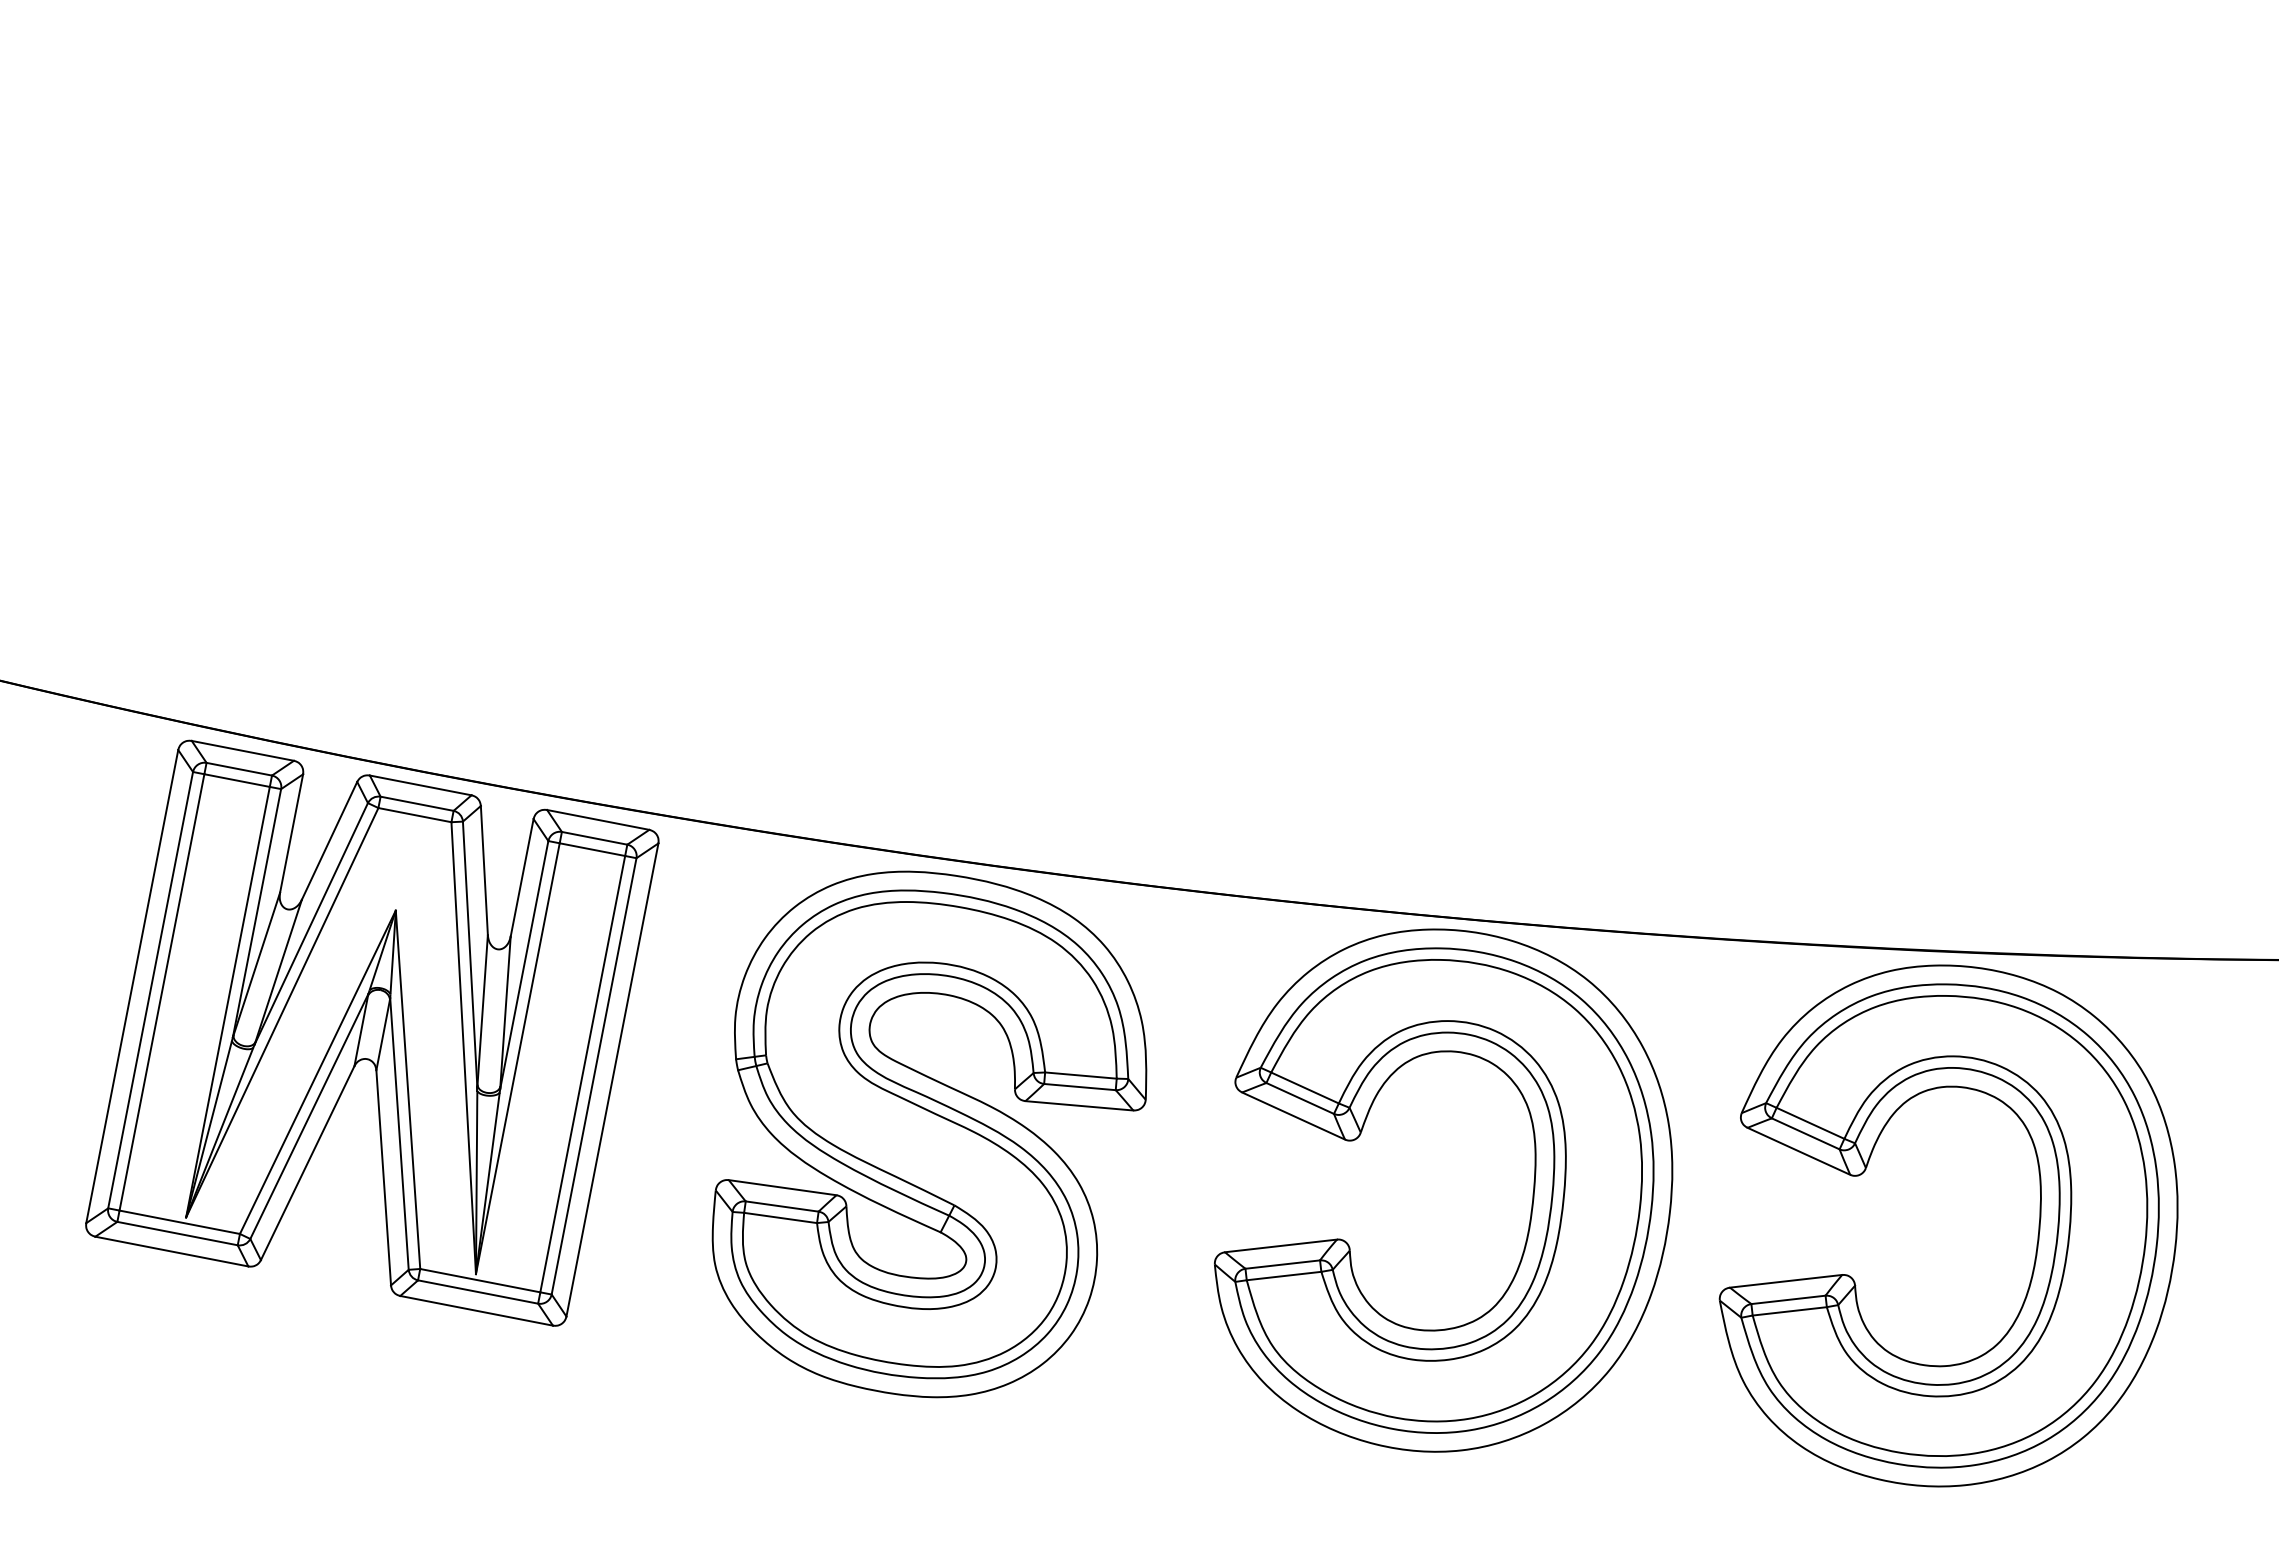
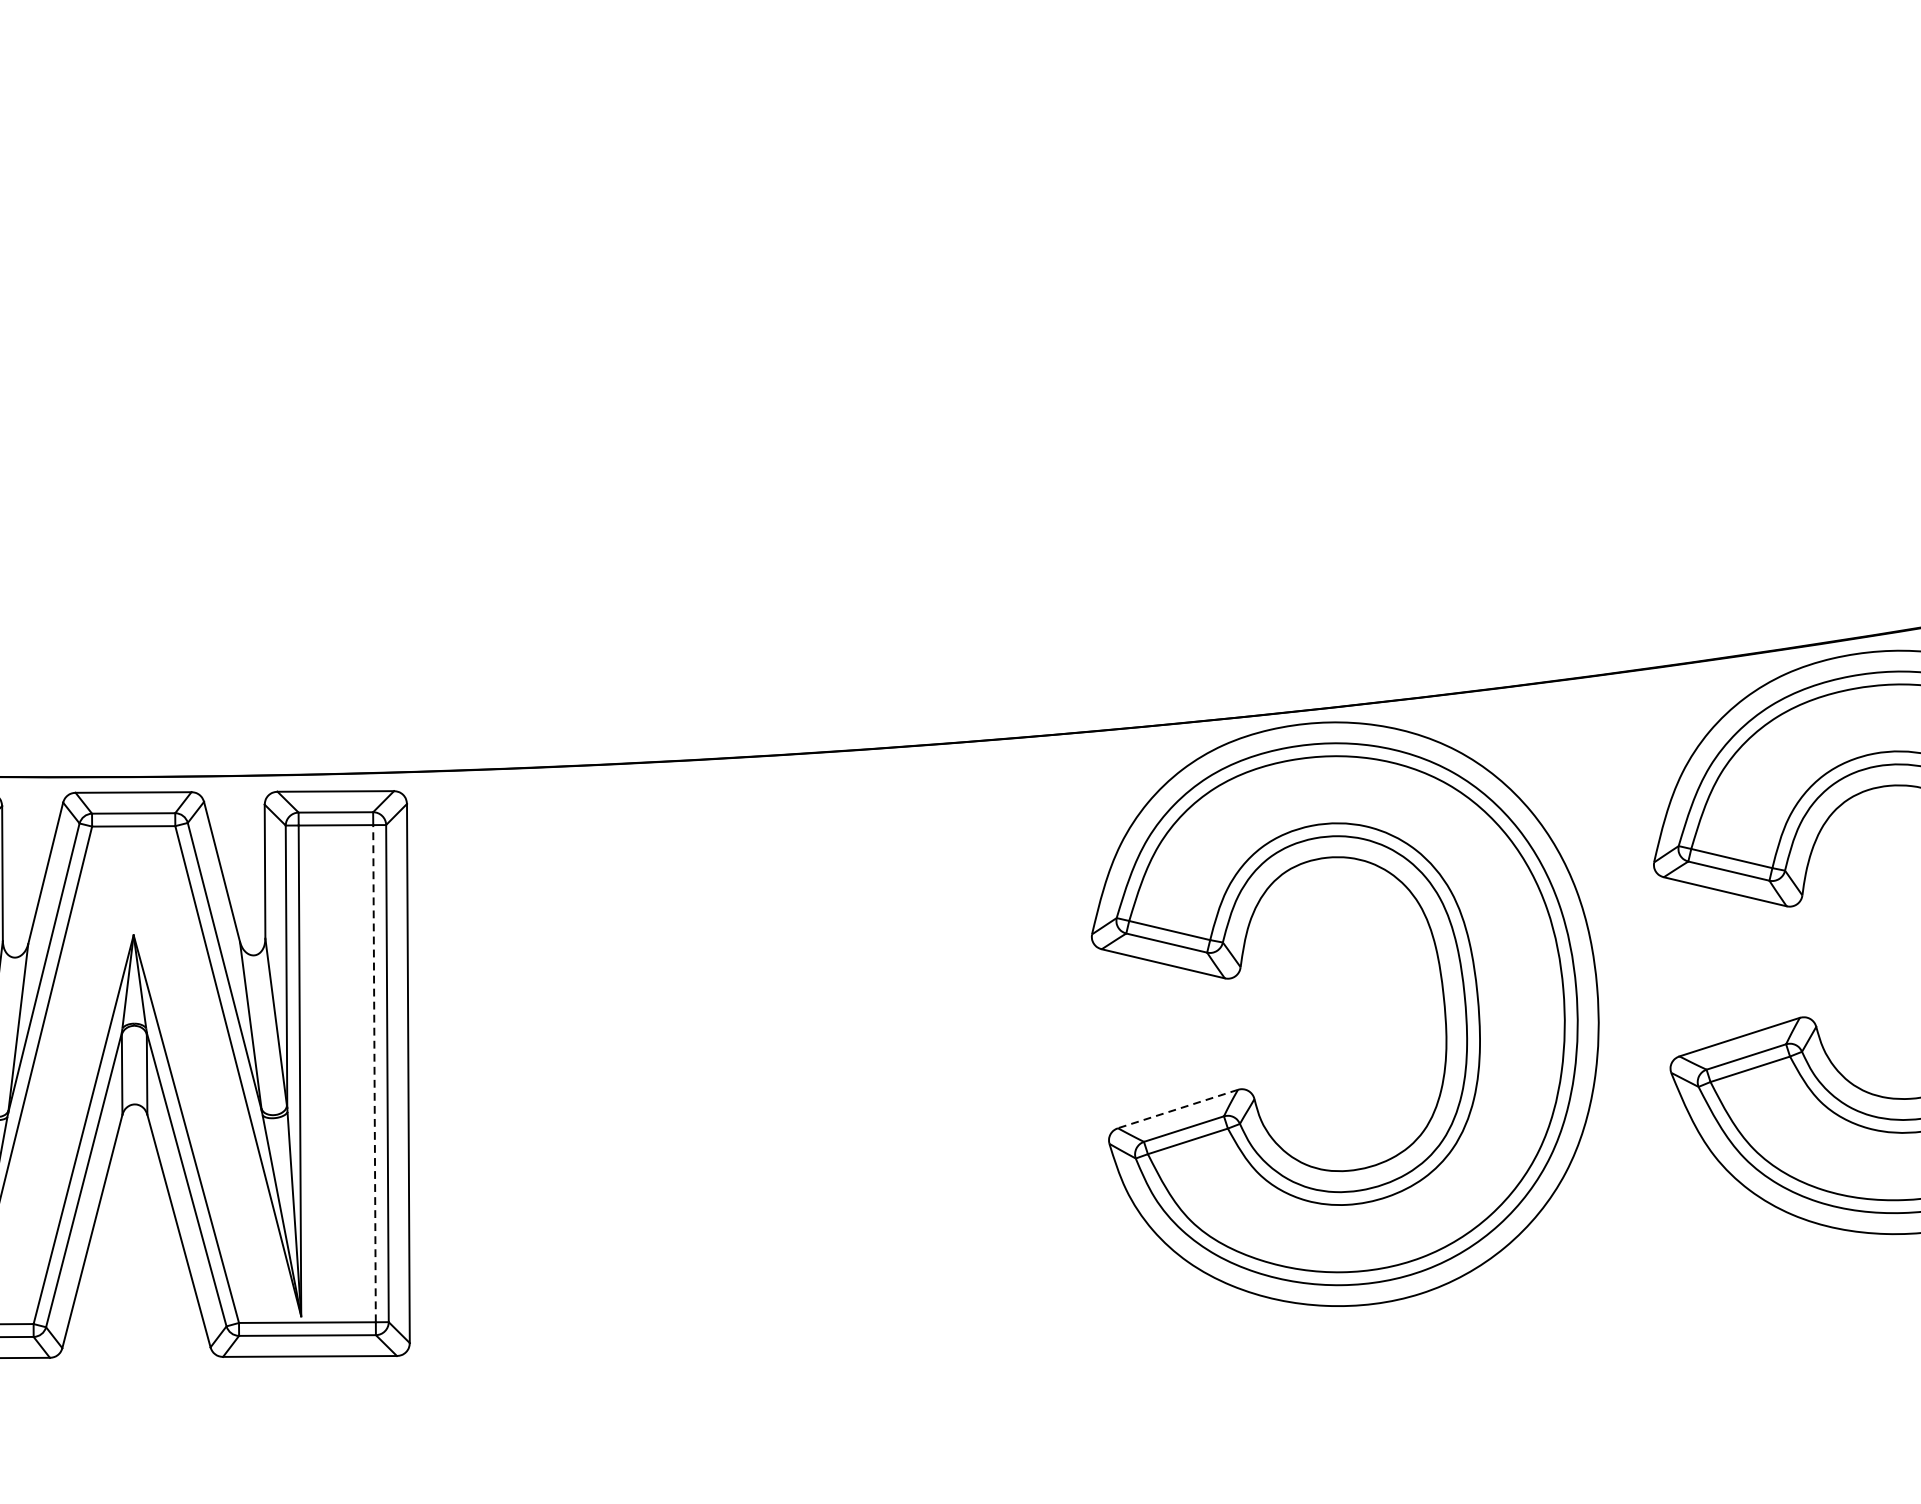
line: (582, 1073) -> (374, 1073), solid -> dashed
part: (929, 1134) -> (768, 1063), removed
line: (1280, 1245) -> (1177, 1108), solid -> dashed

